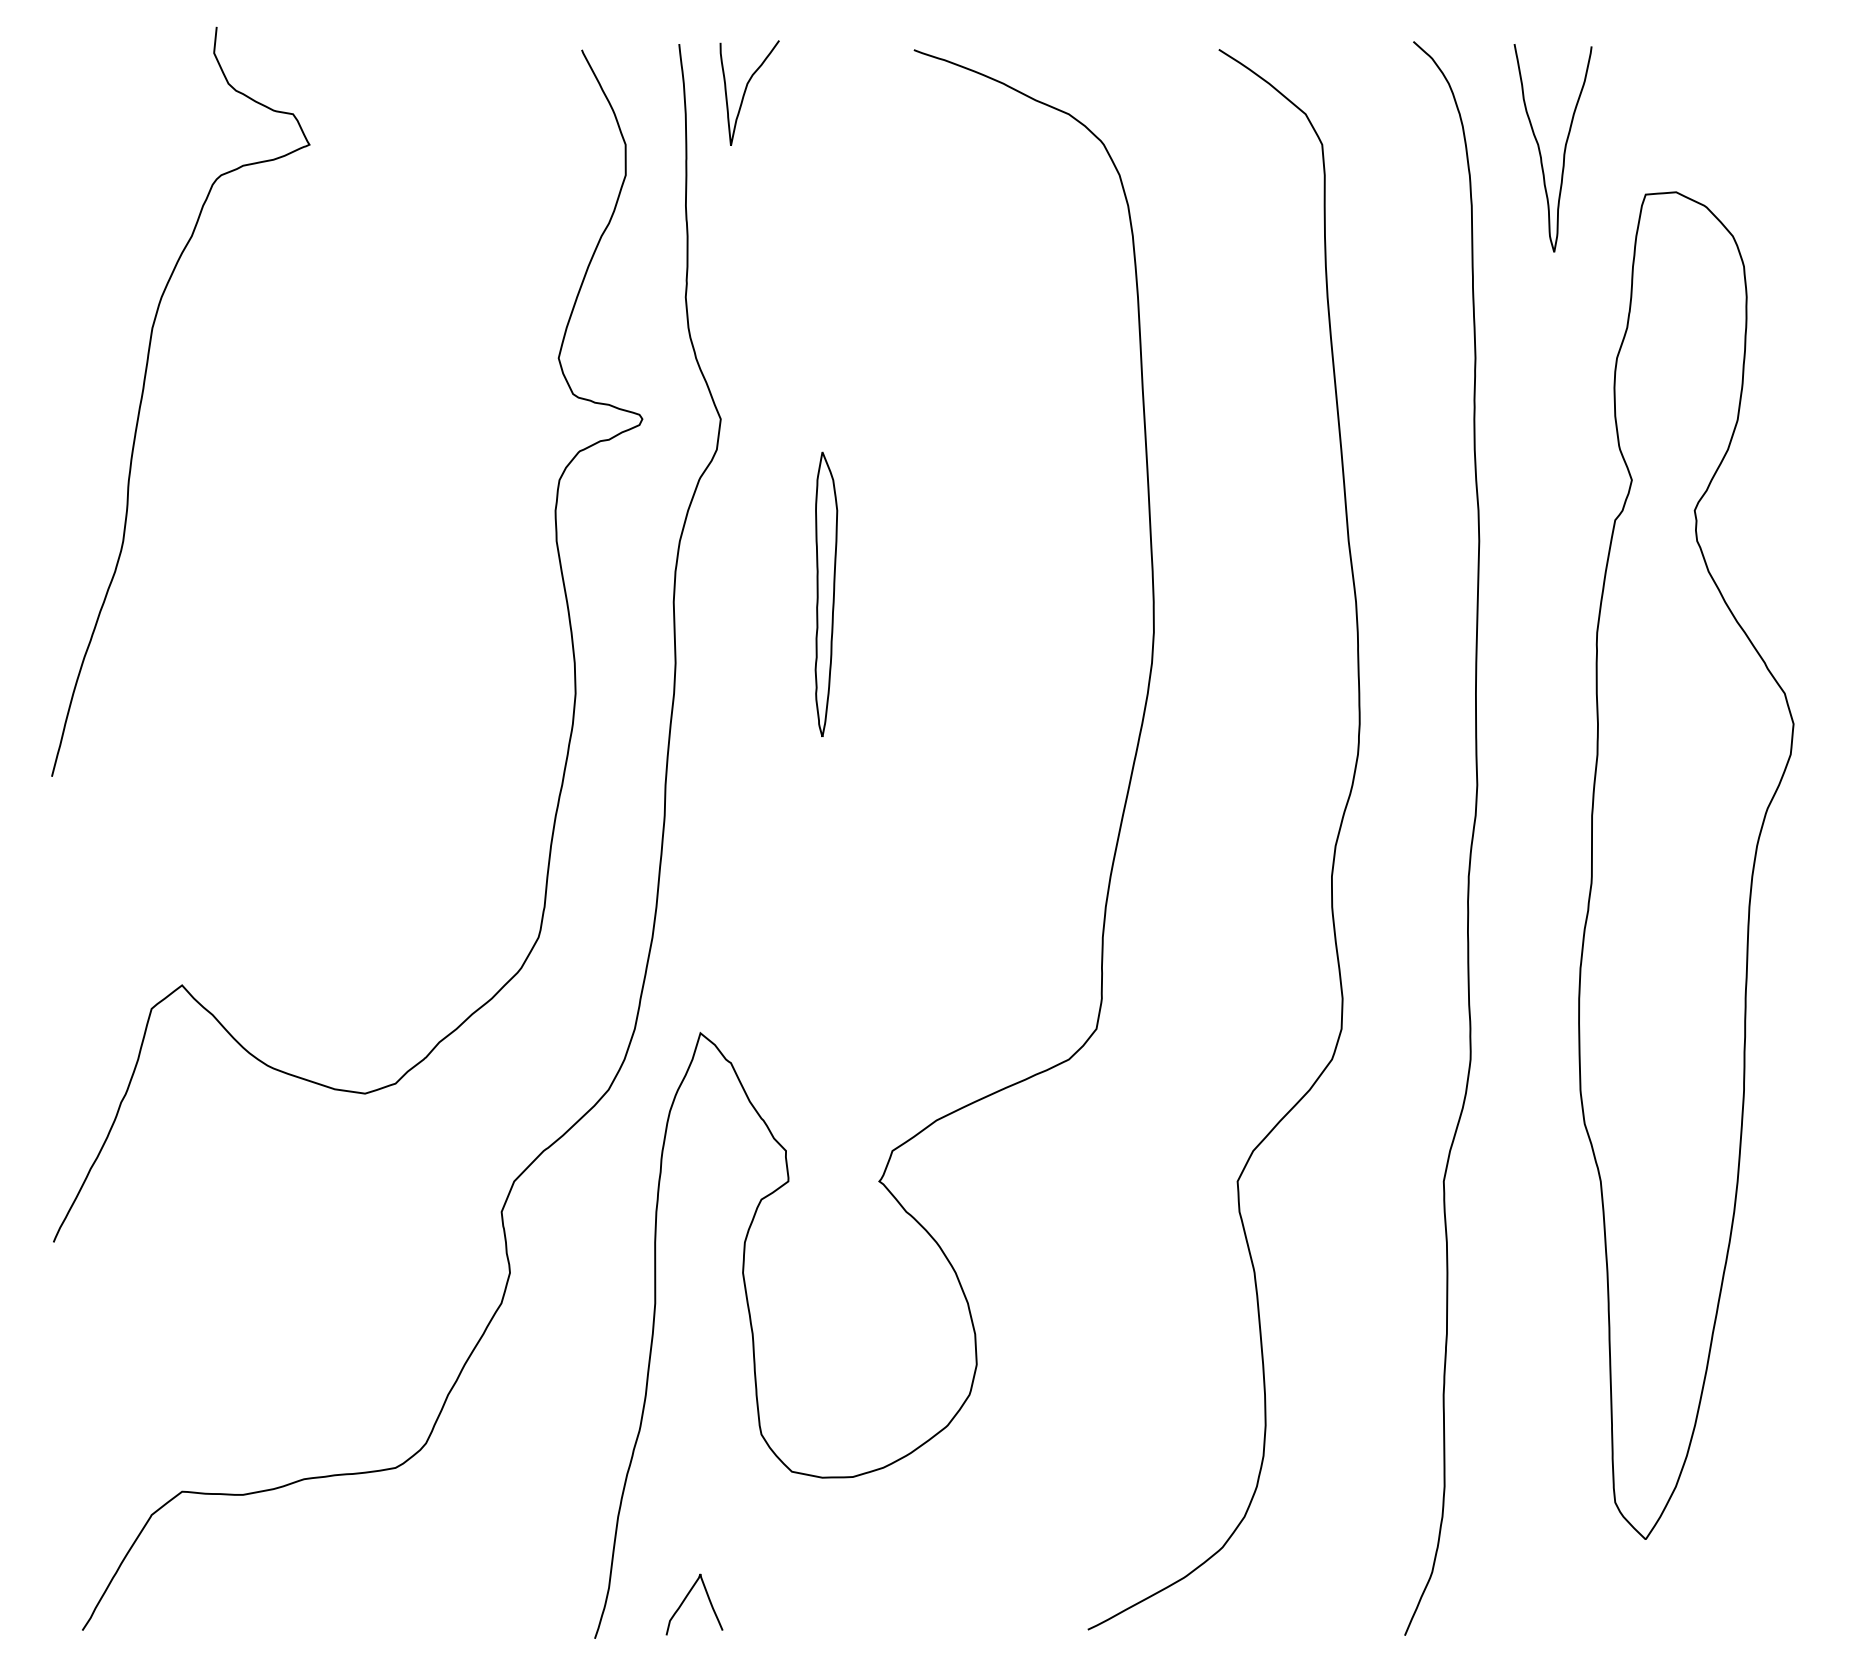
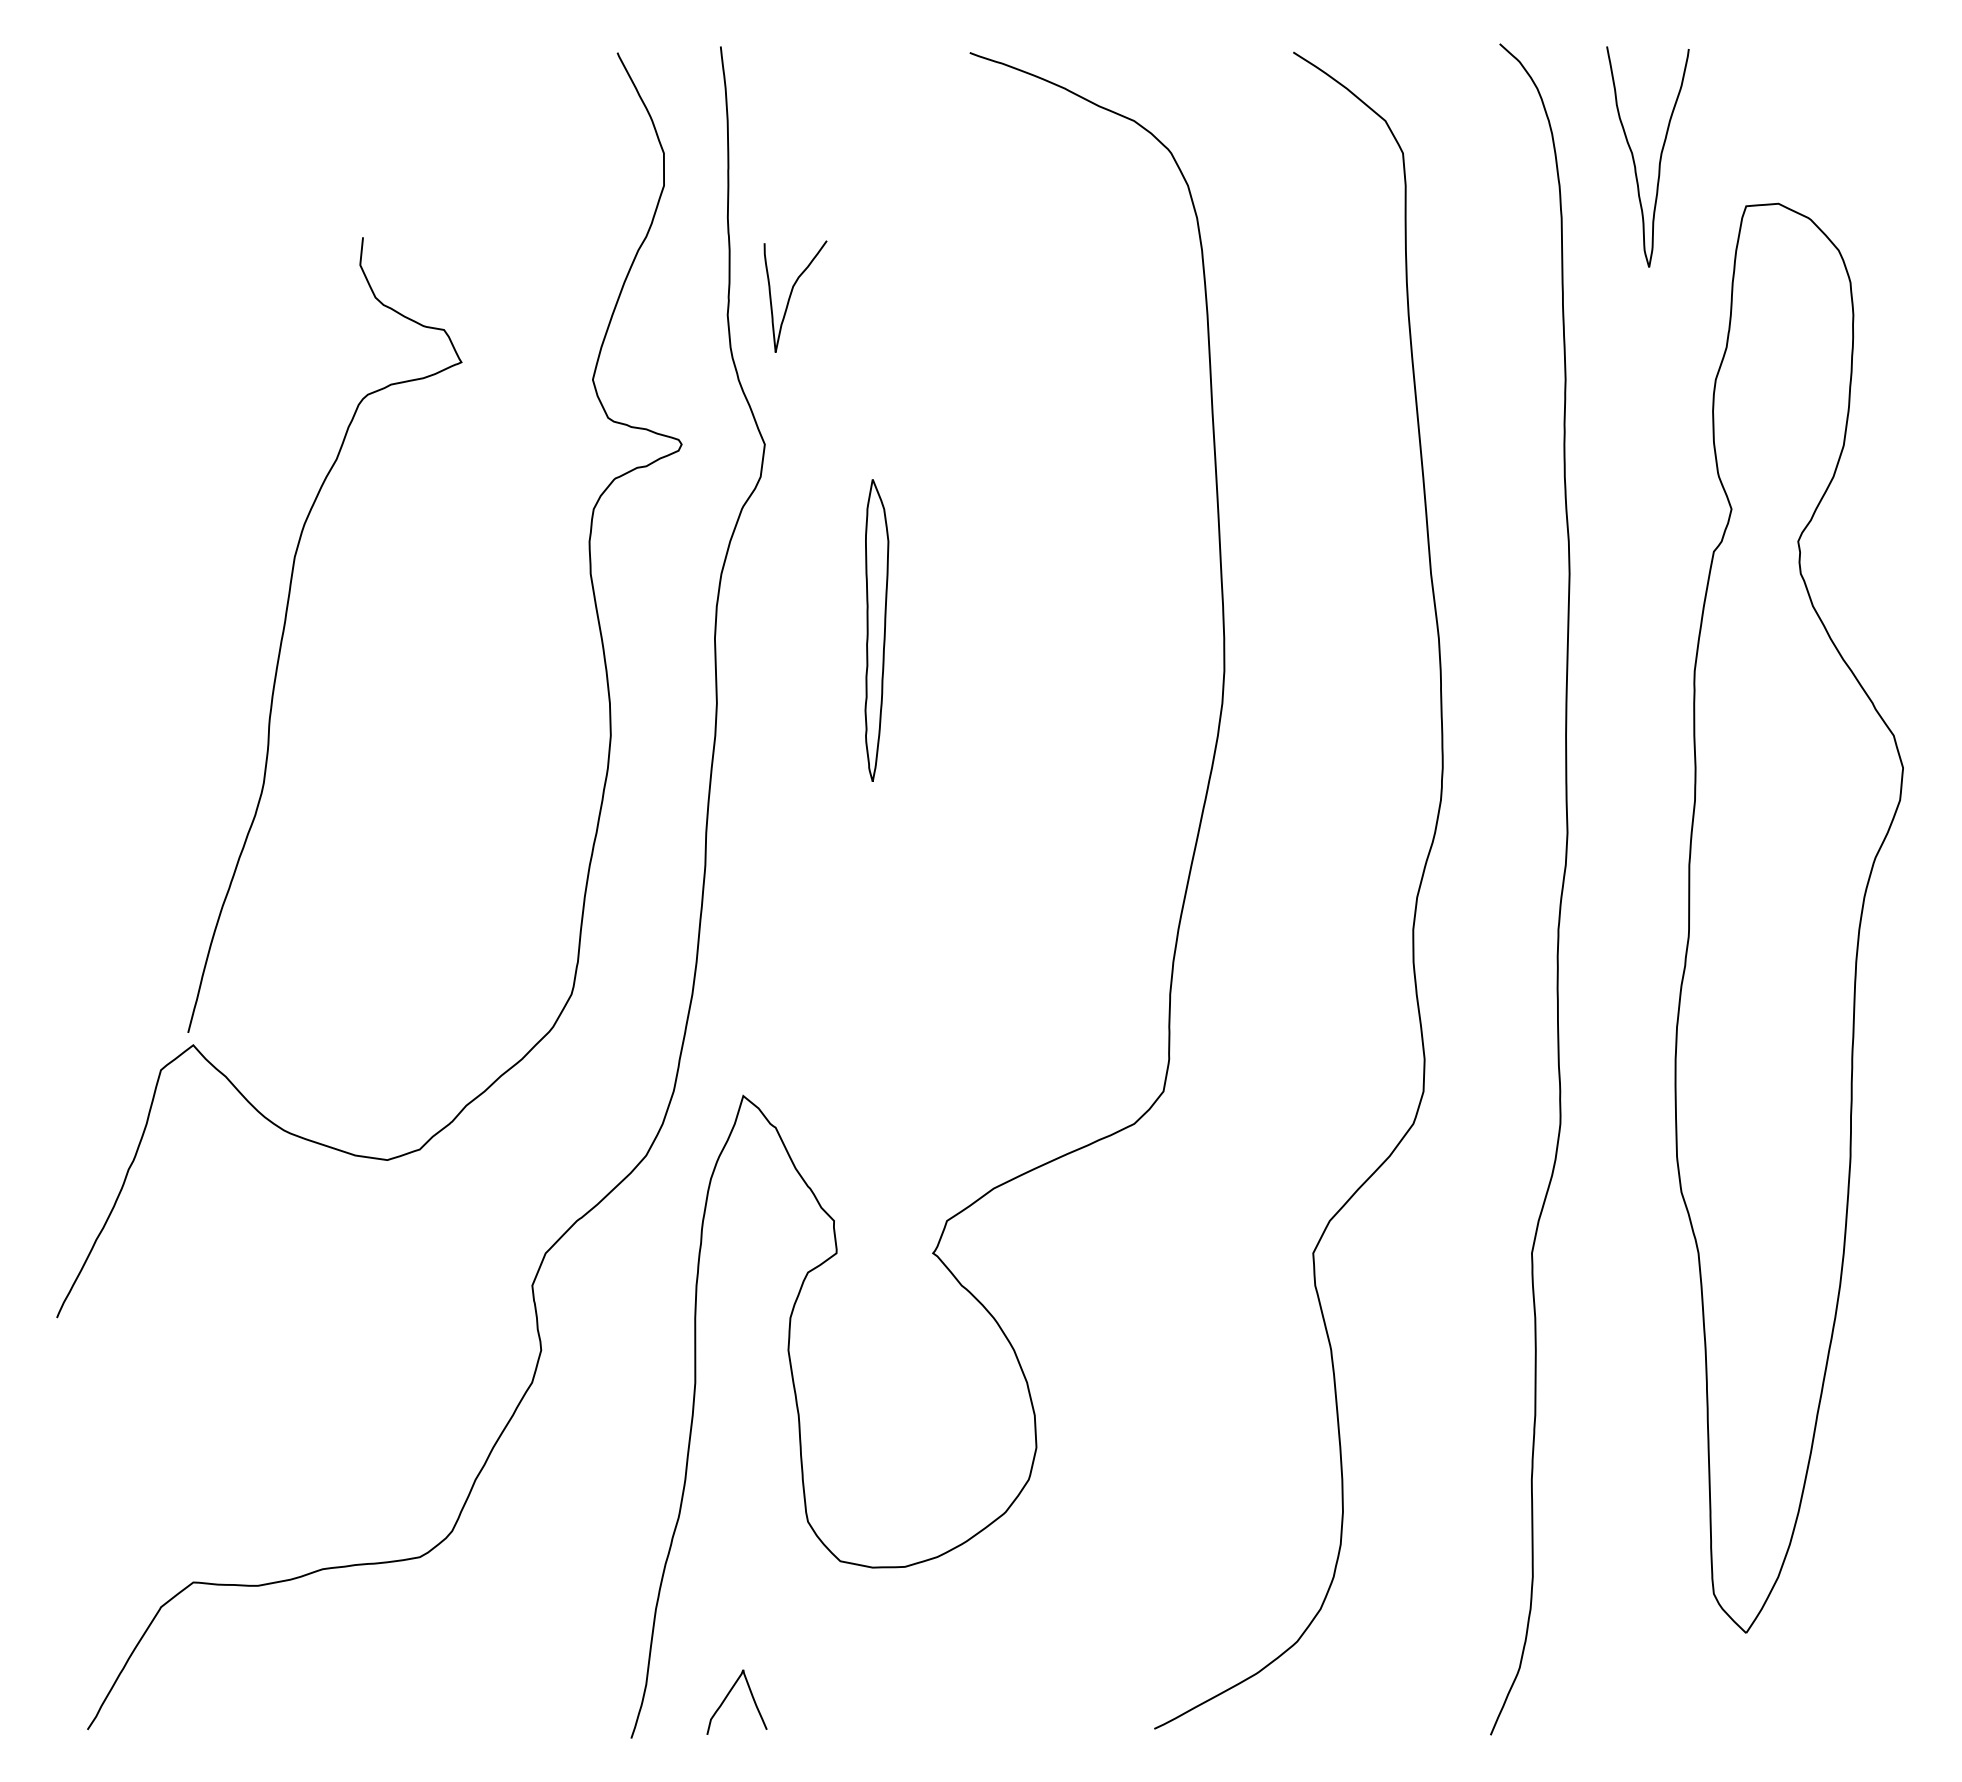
curve: (745, 92) -> (791, 295), moved
curve: (143, 393) -> (285, 626), moved

